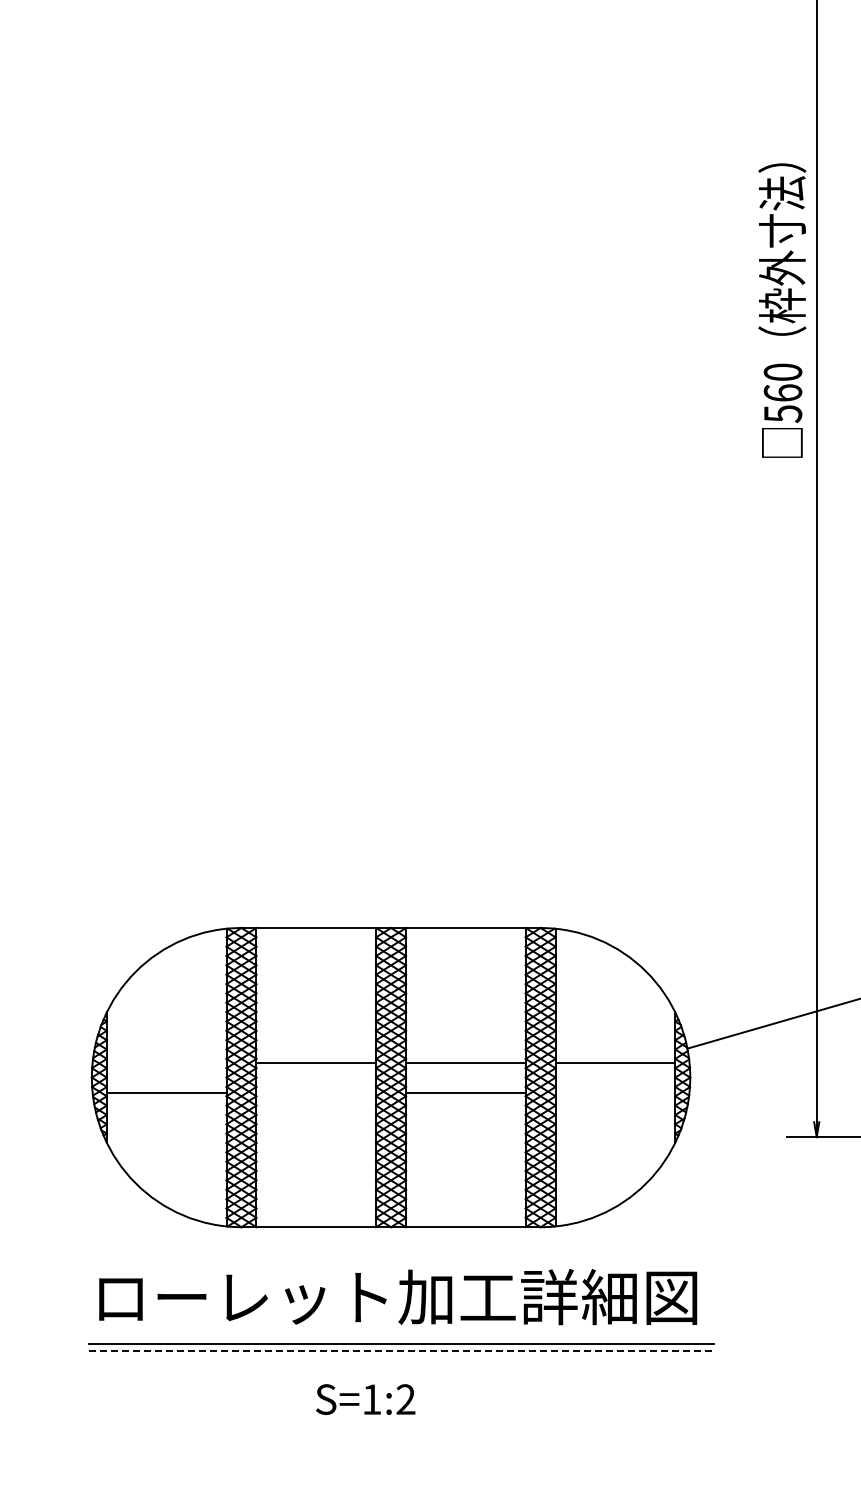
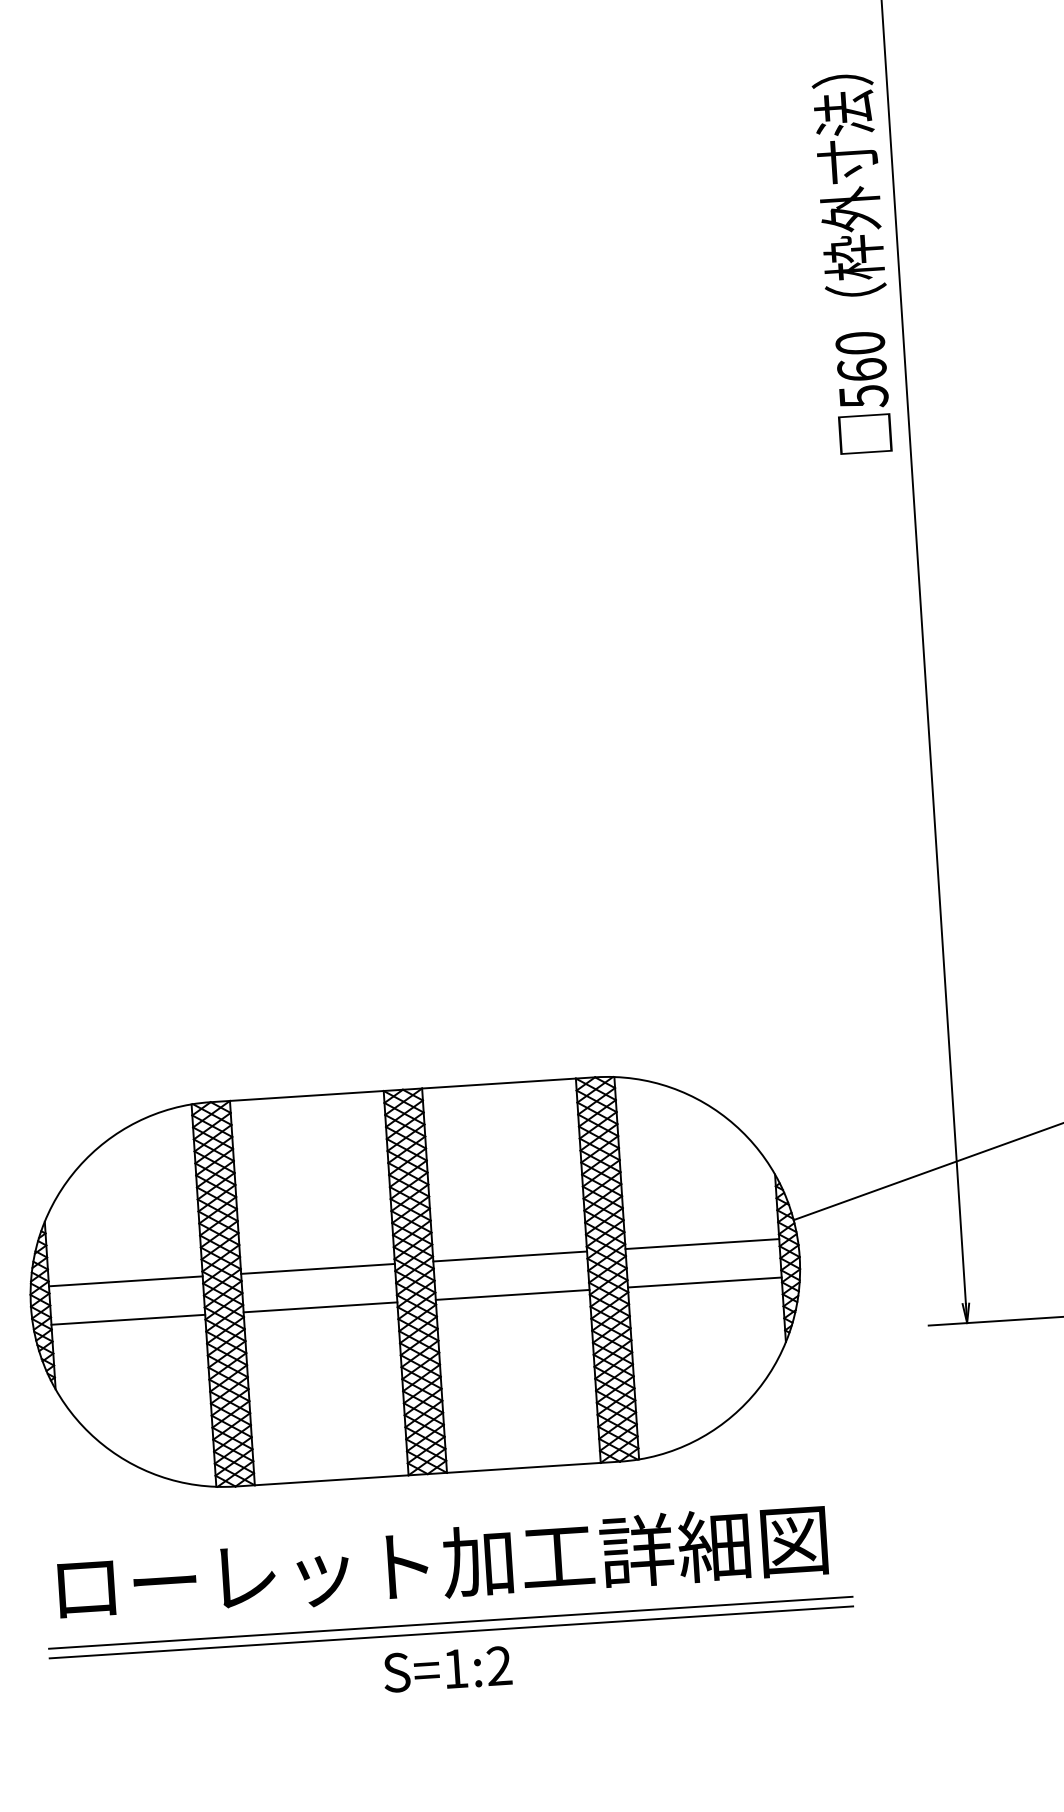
line: (166, 1062) -> (125, 1281), added
line: (316, 1092) -> (320, 1307), added
line: (615, 1092) -> (704, 1282), added
line: (401, 1351) -> (451, 1632), dashed -> solid
text: (365, 1399) -> (447, 1669), moved

